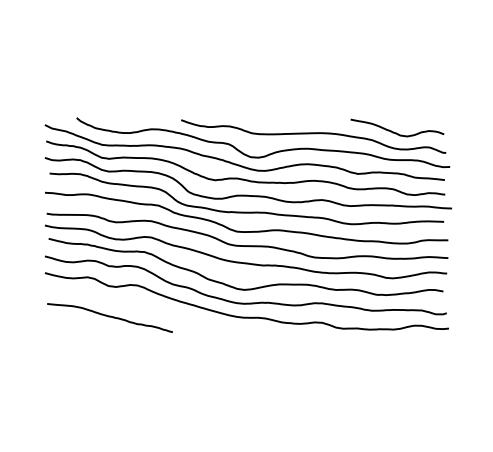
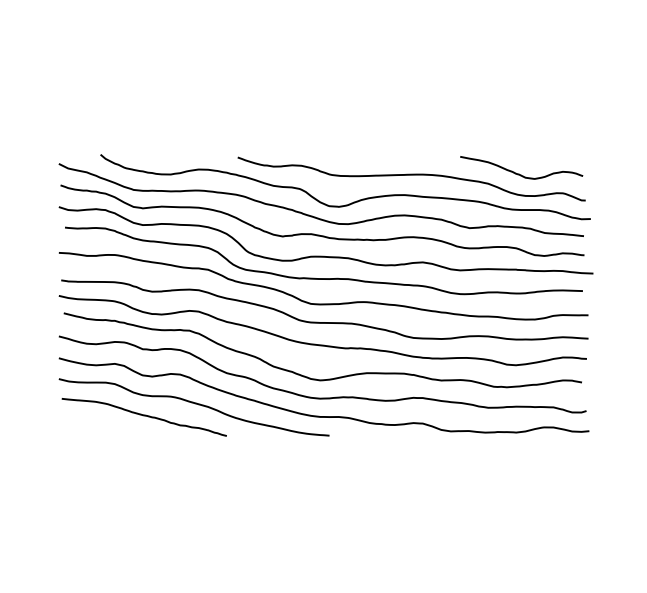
curve: (148, 308) -> (194, 404), added

